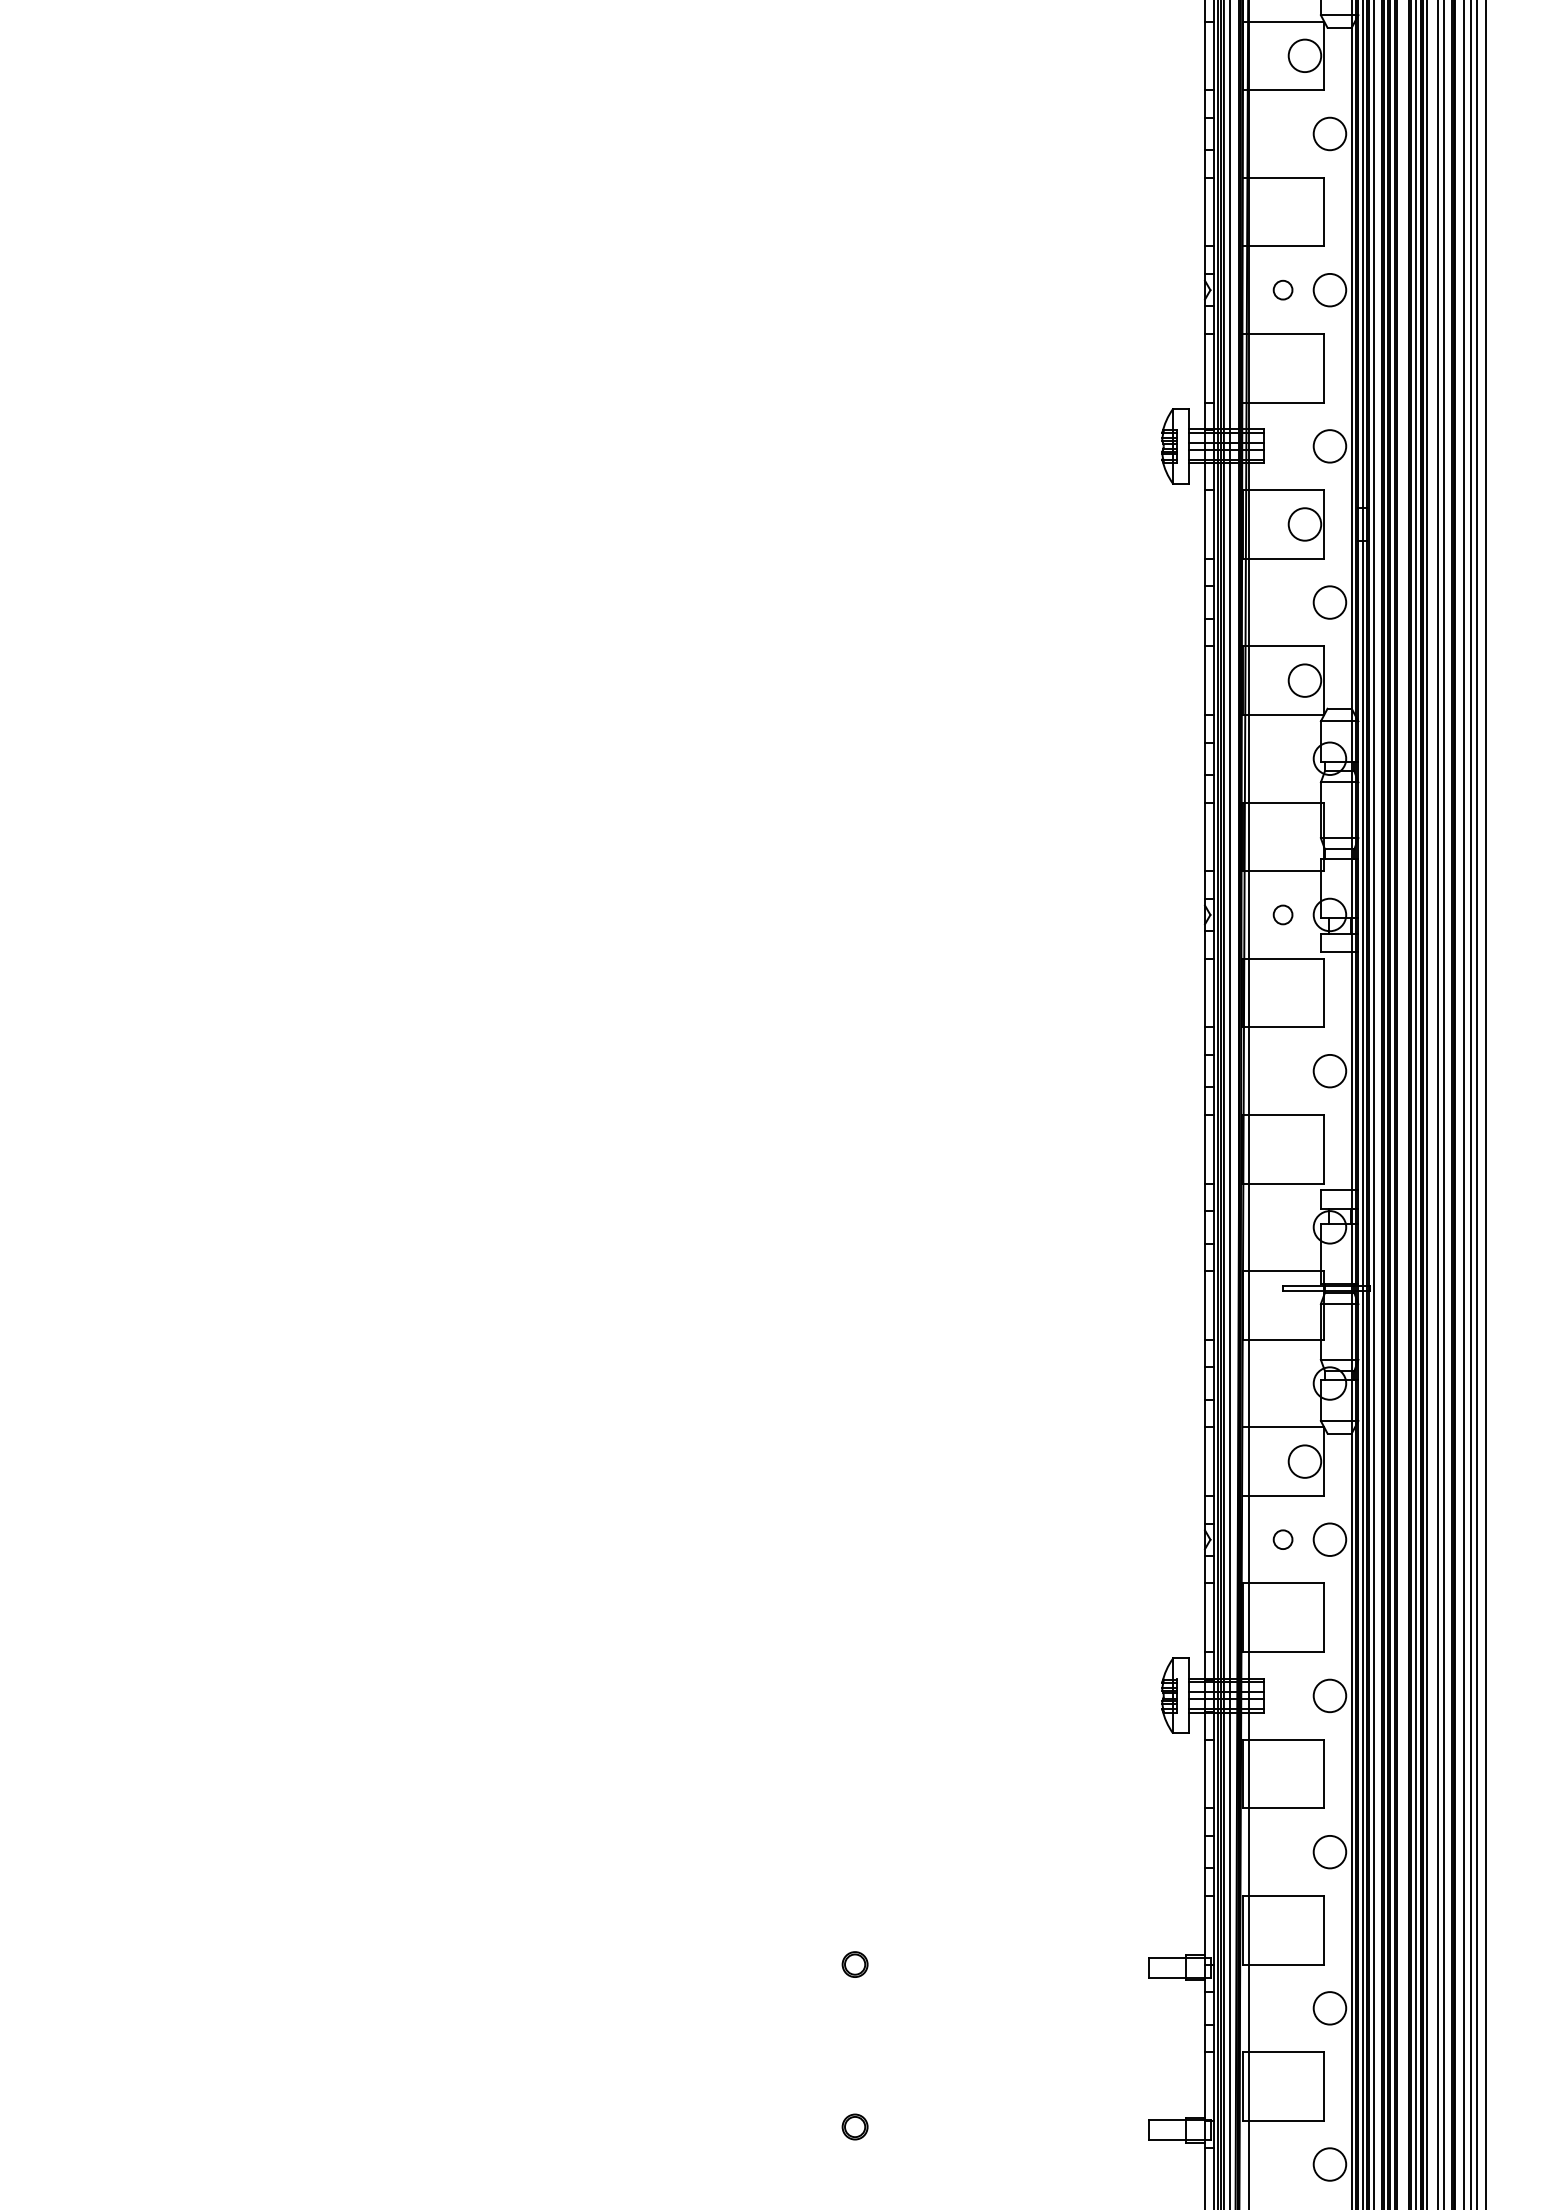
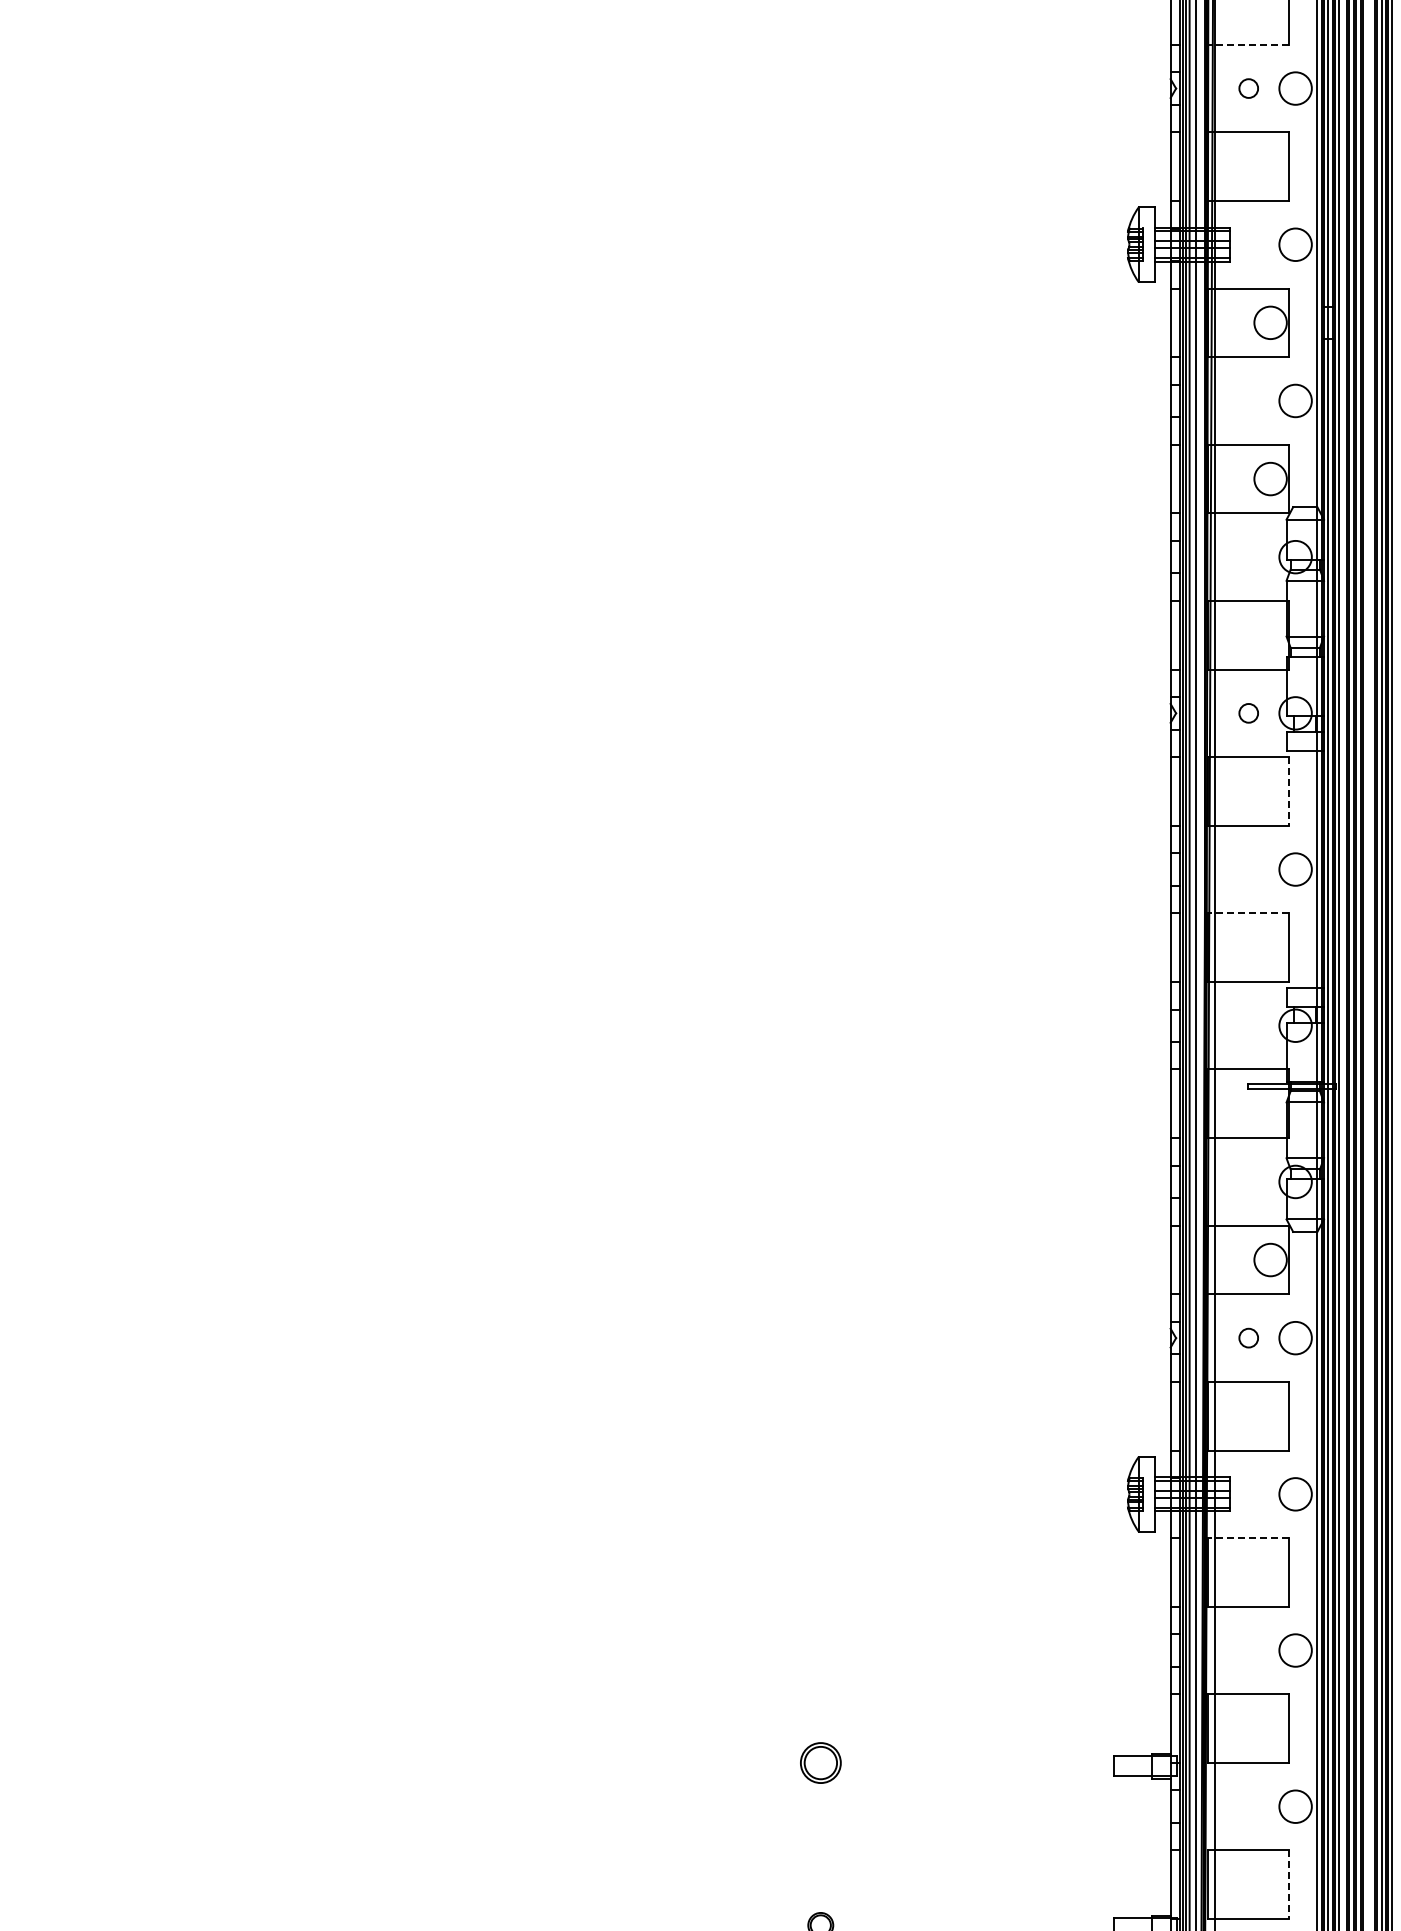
line: (1283, 246) -> (1249, 44), solid -> dashed
line: (1323, 993) -> (1289, 791), solid -> dashed
line: (1283, 1114) -> (1249, 912), solid -> dashed
line: (1283, 1739) -> (1249, 1537), solid -> dashed
part: (854, 1964) -> (820, 1762), size x1.6
line: (1323, 2086) -> (1289, 1884), solid -> dashed

